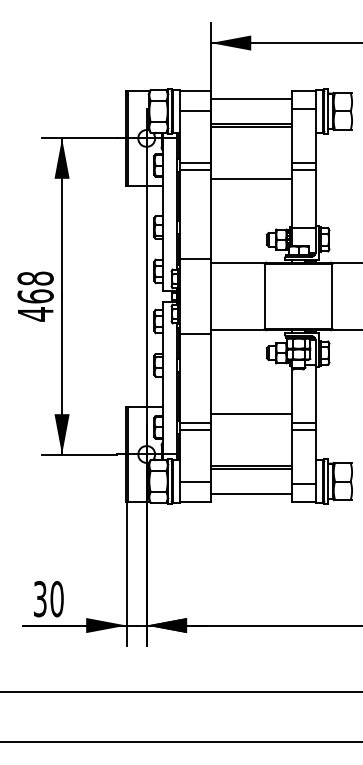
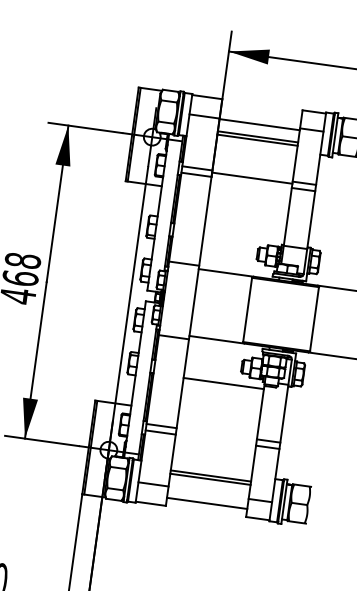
line: (250, 99) -> (258, 124), moved
line: (250, 179) -> (251, 178), moved
line: (250, 413) -> (222, 383), moved

